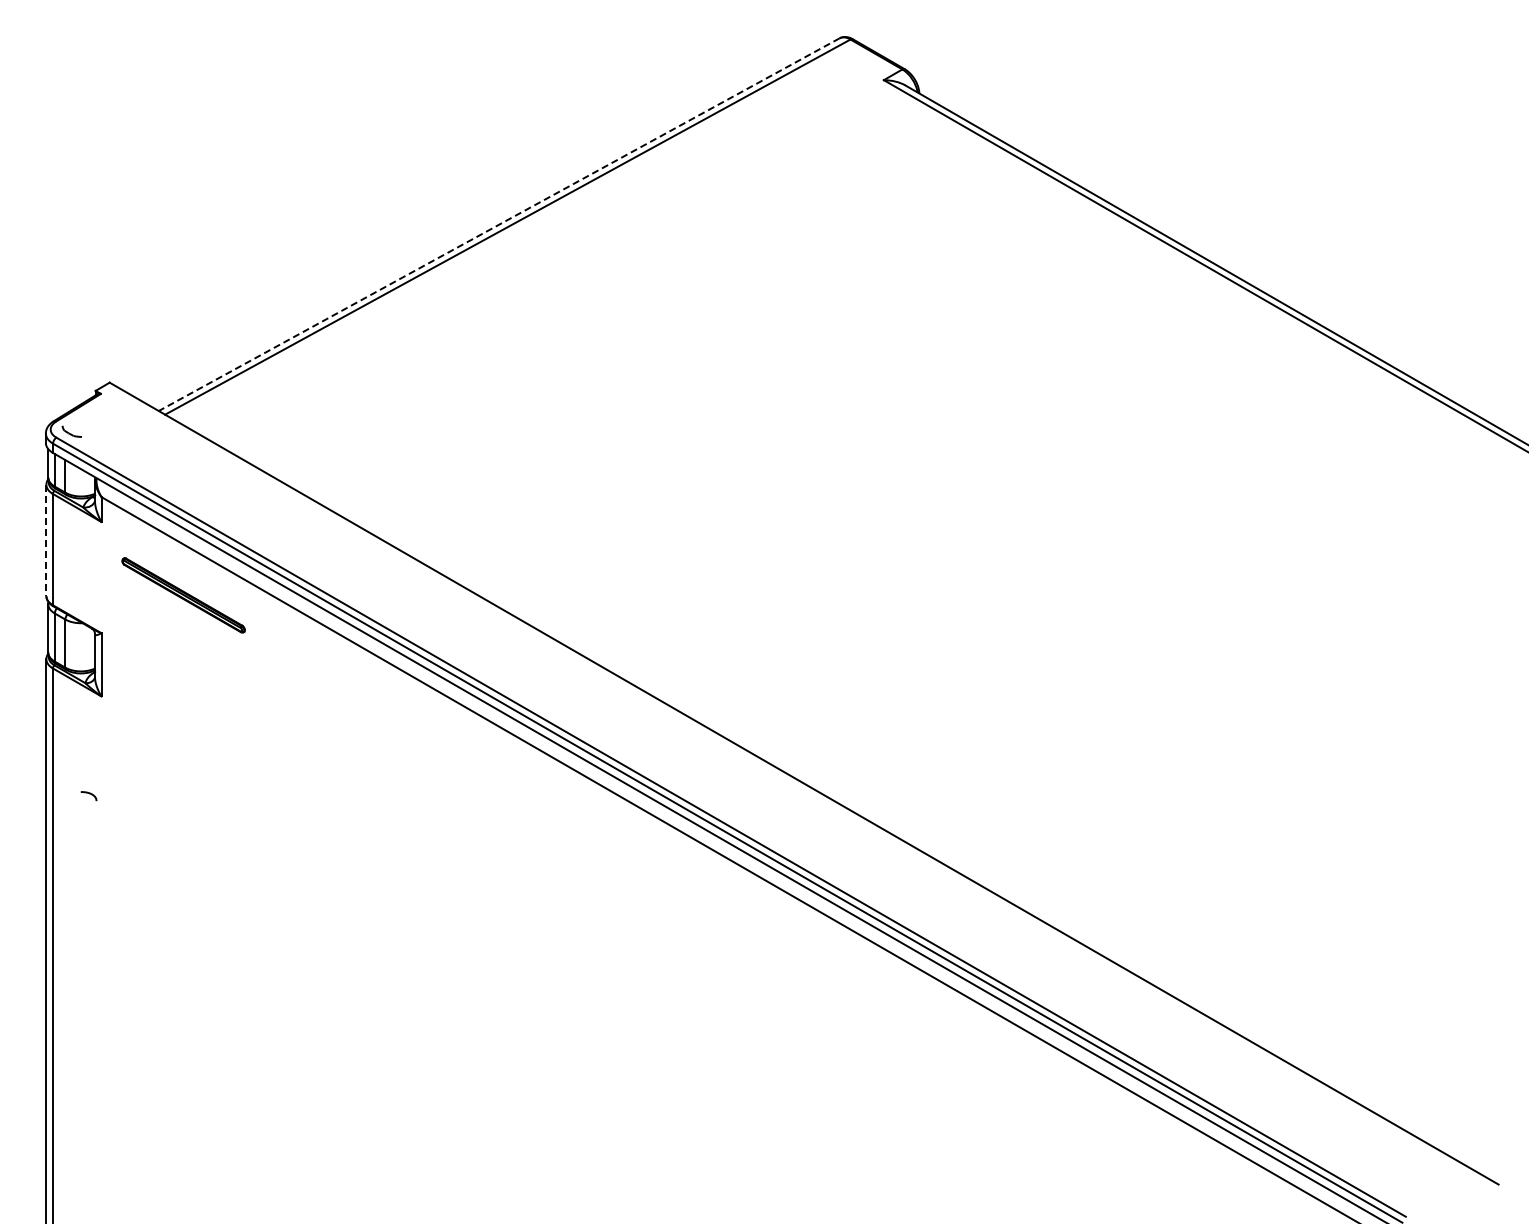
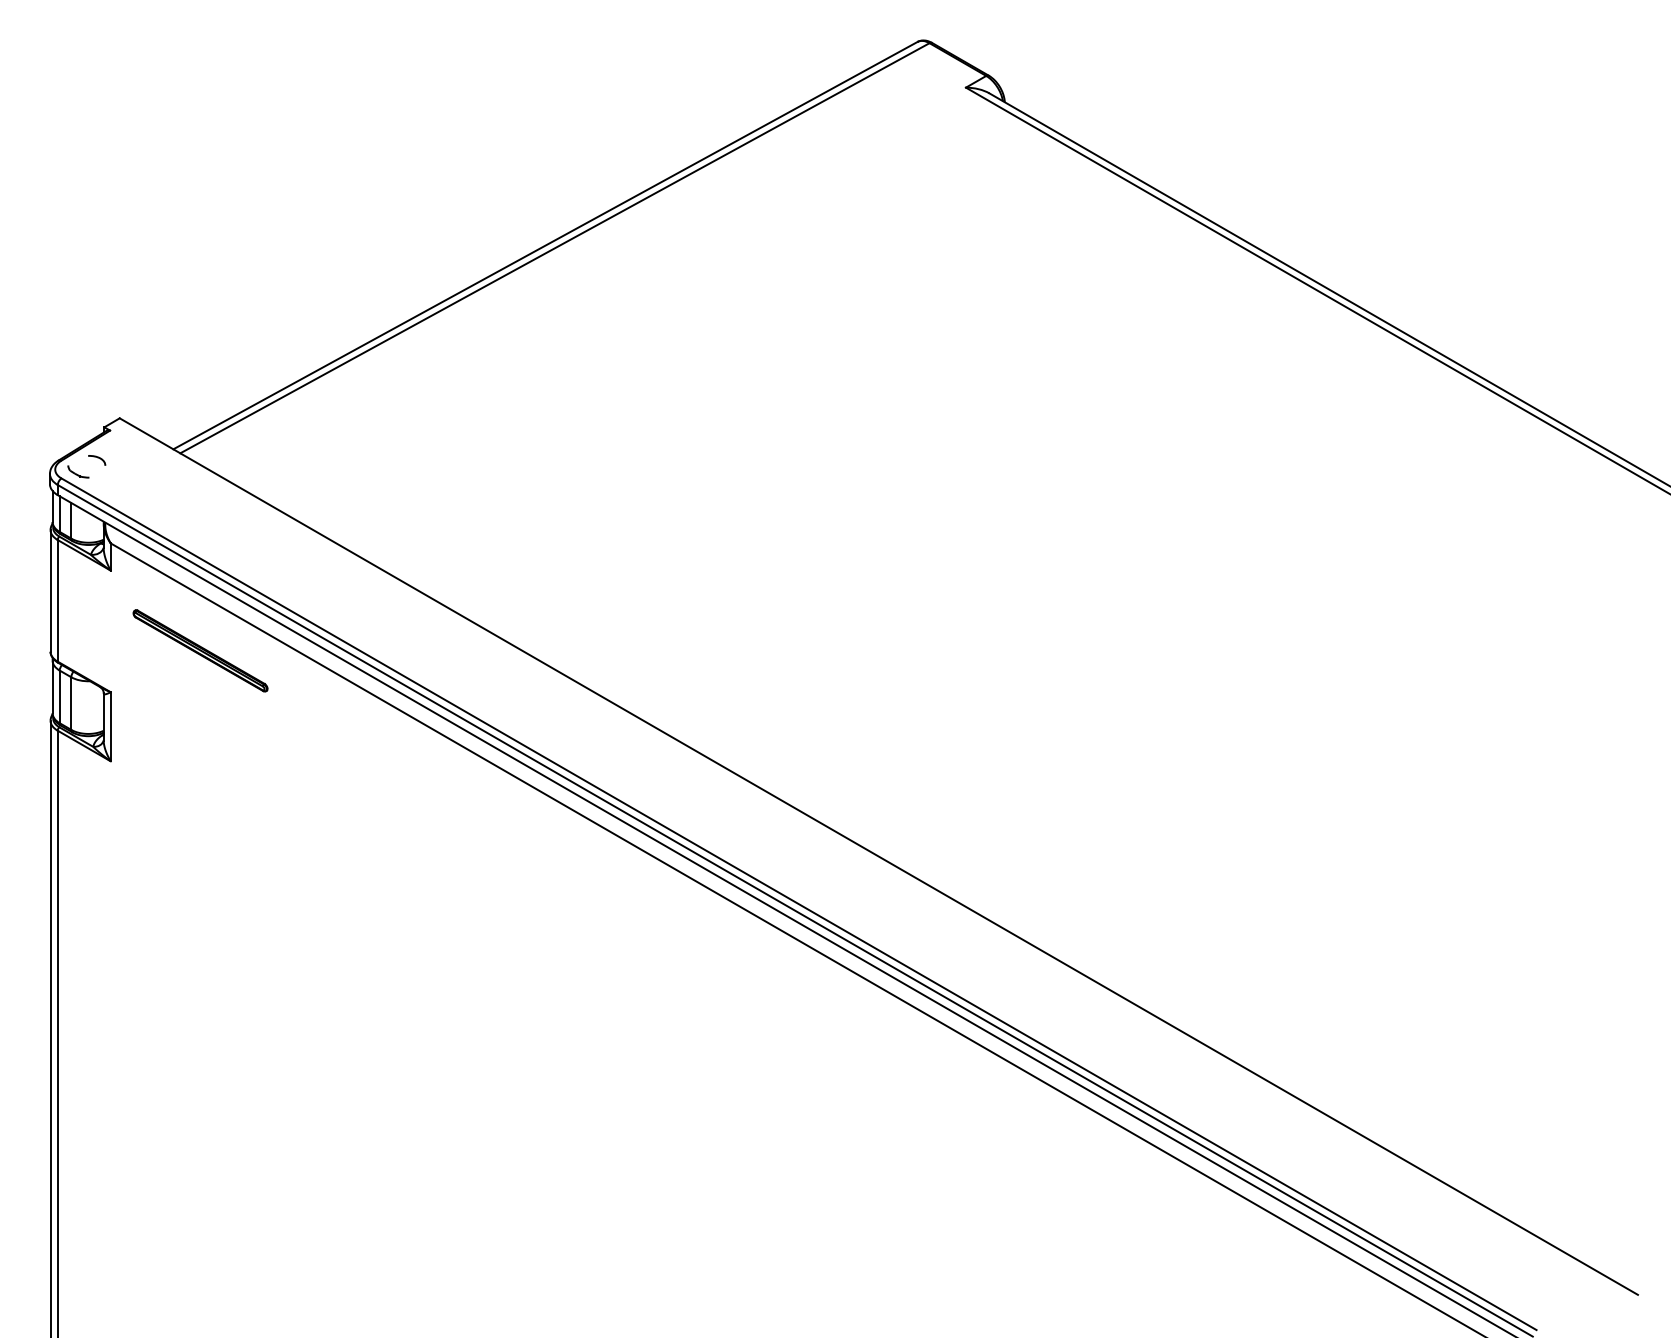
line: (498, 224) -> (544, 245), dashed -> solid
line: (46, 540) -> (50, 590), dashed -> solid
curve: (89, 794) -> (97, 458), moved

